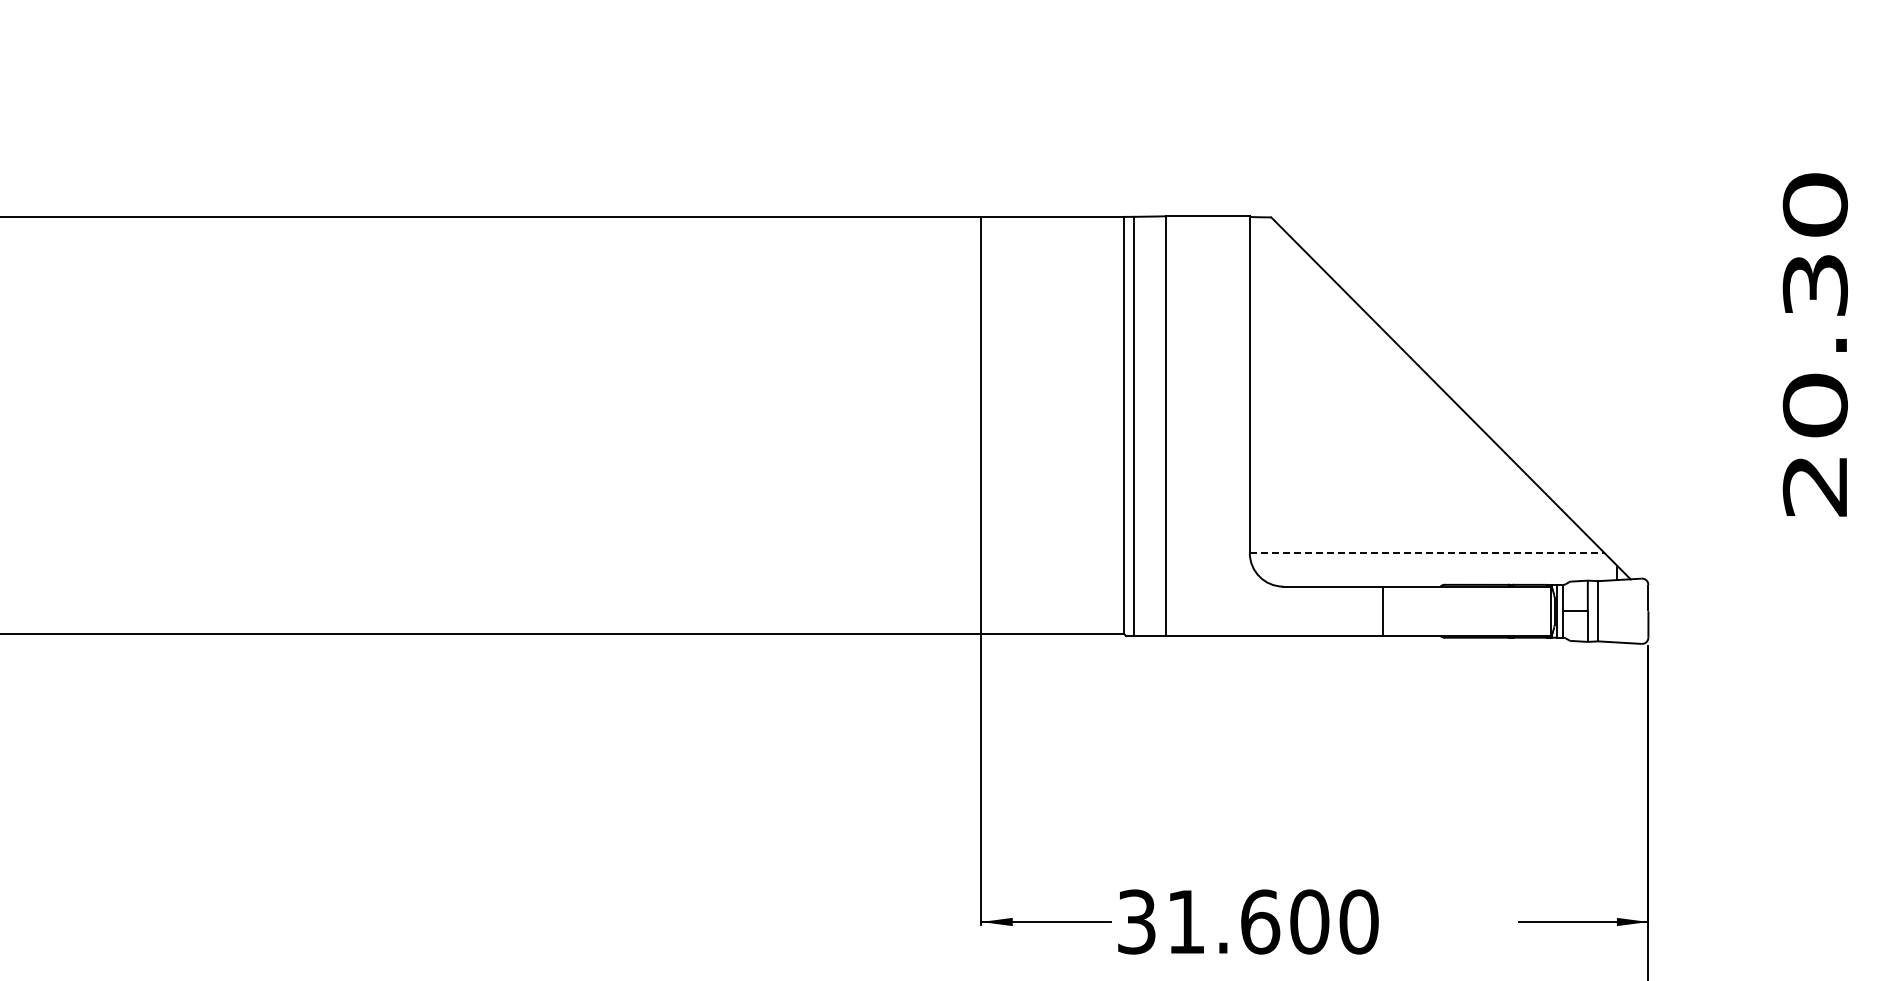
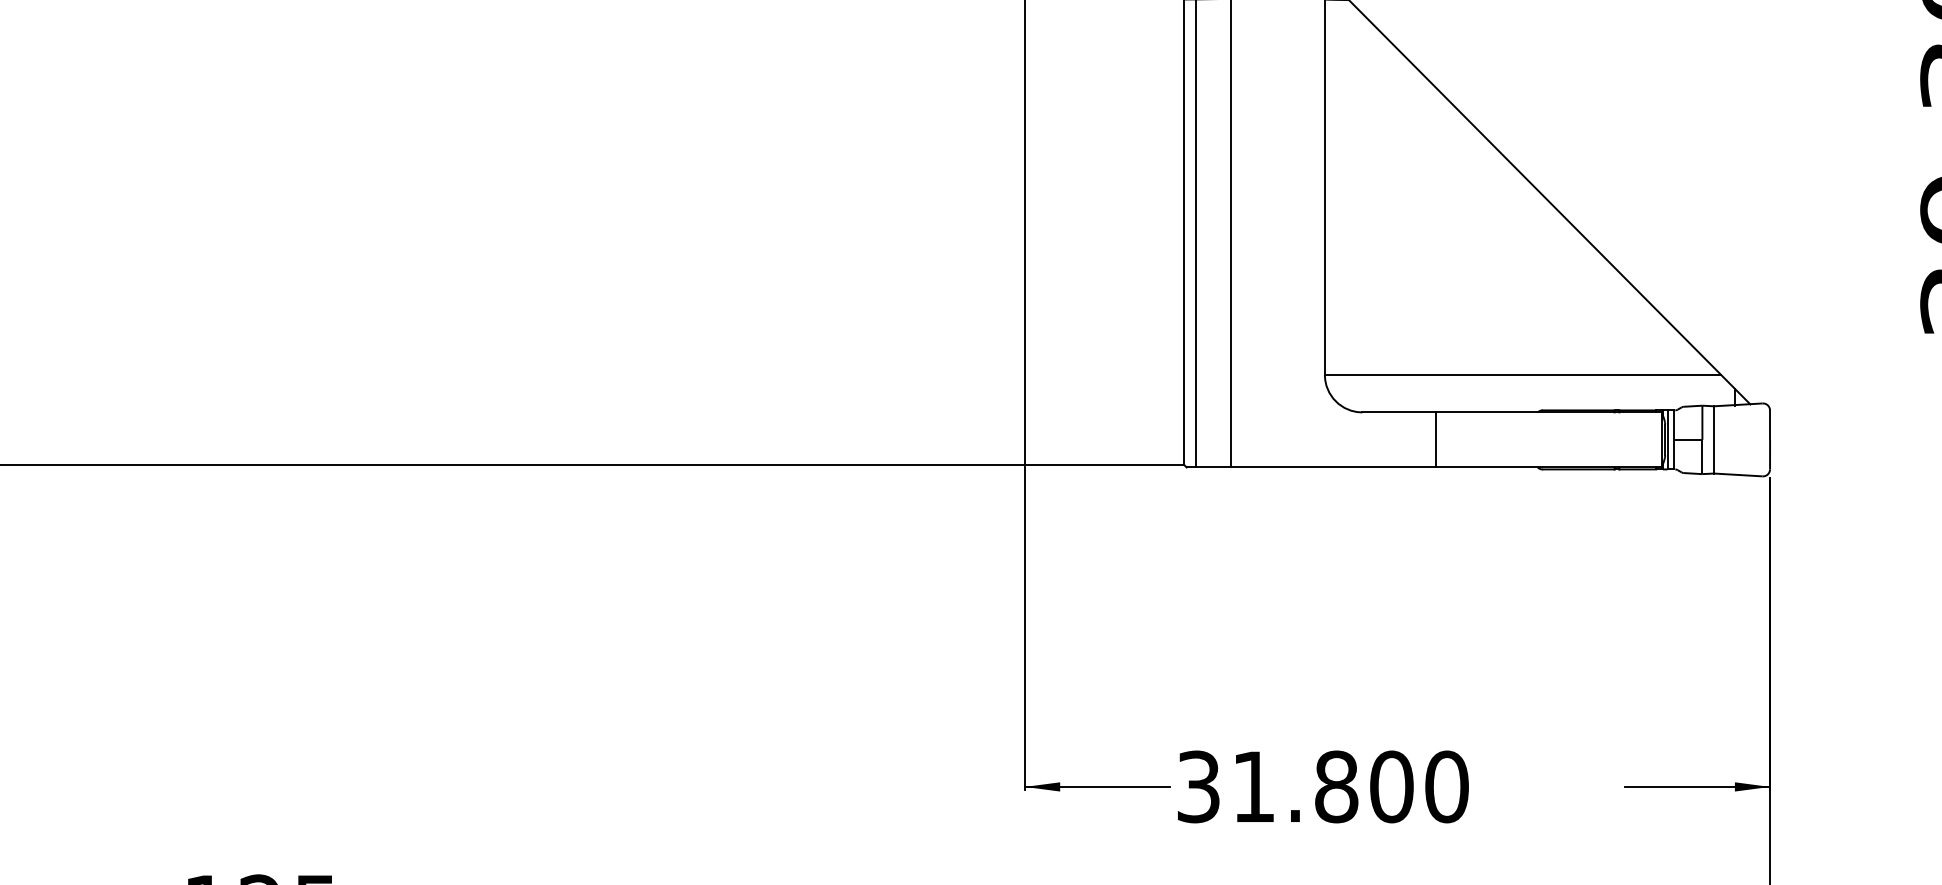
line: (1427, 553) -> (1523, 375), dashed -> solid
line: (1382, 610) -> (1435, 439), moved
text: (1260, 921) -> (1336, 786), 31.600 -> 31.800

